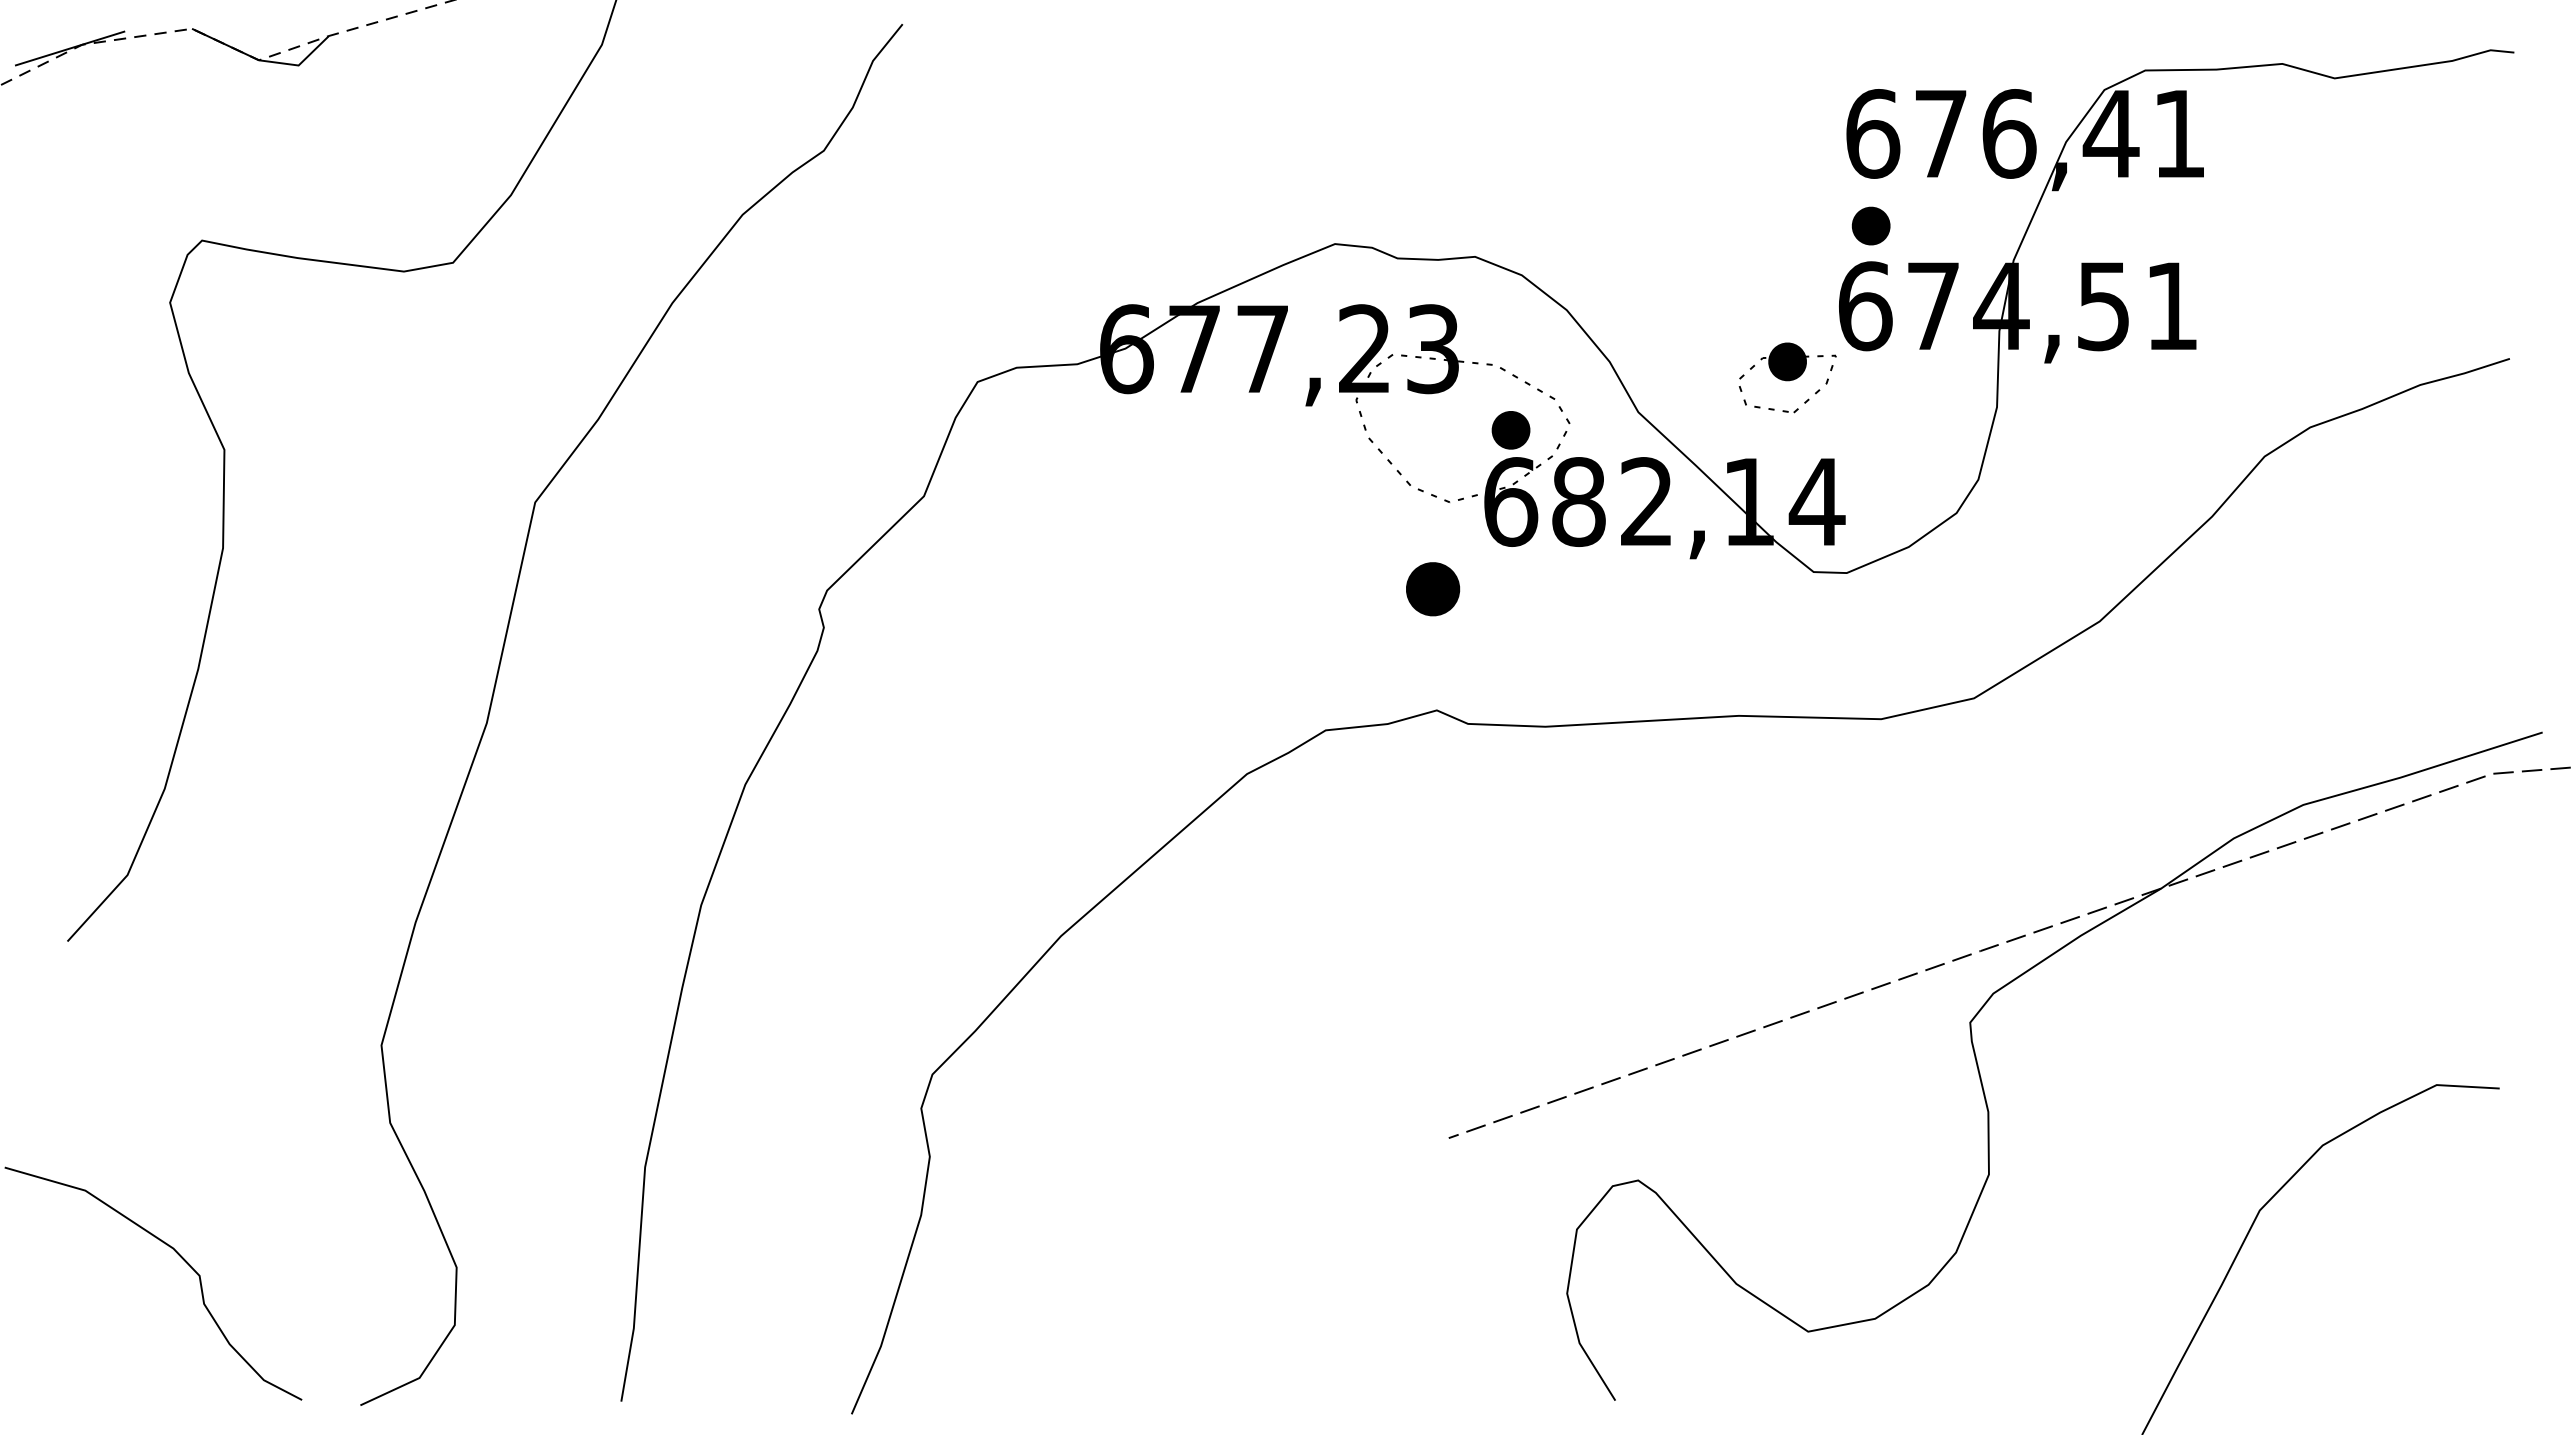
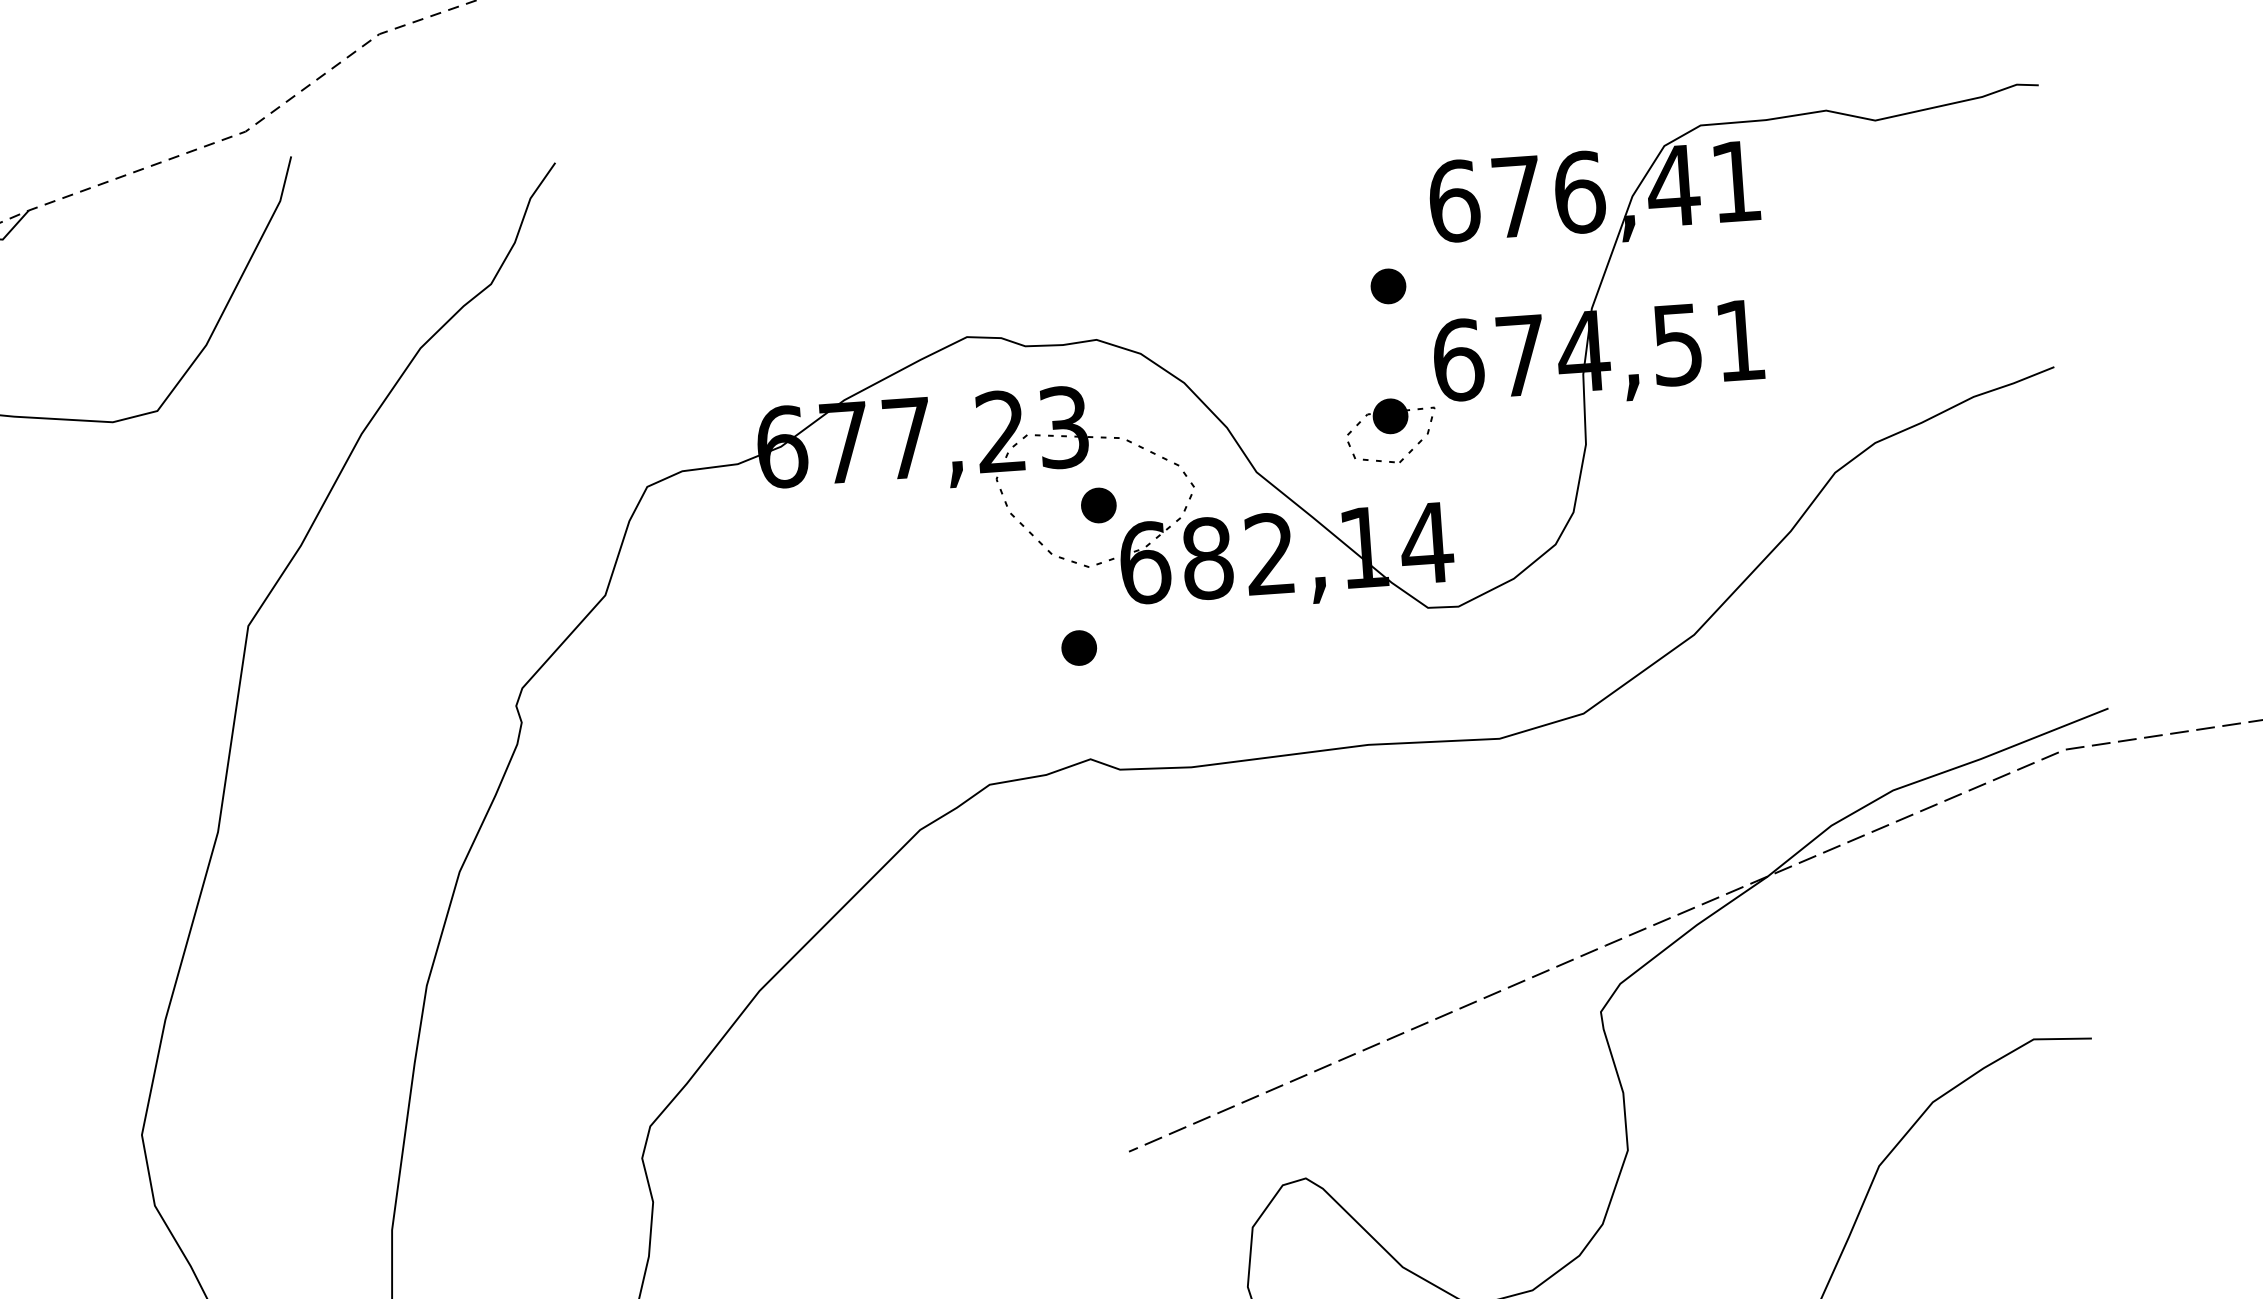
part: (1870, 225) -> (1387, 285), moved
part: (1510, 430) -> (1098, 505), moved
part: (1432, 588) -> (1078, 647), size x0.71

